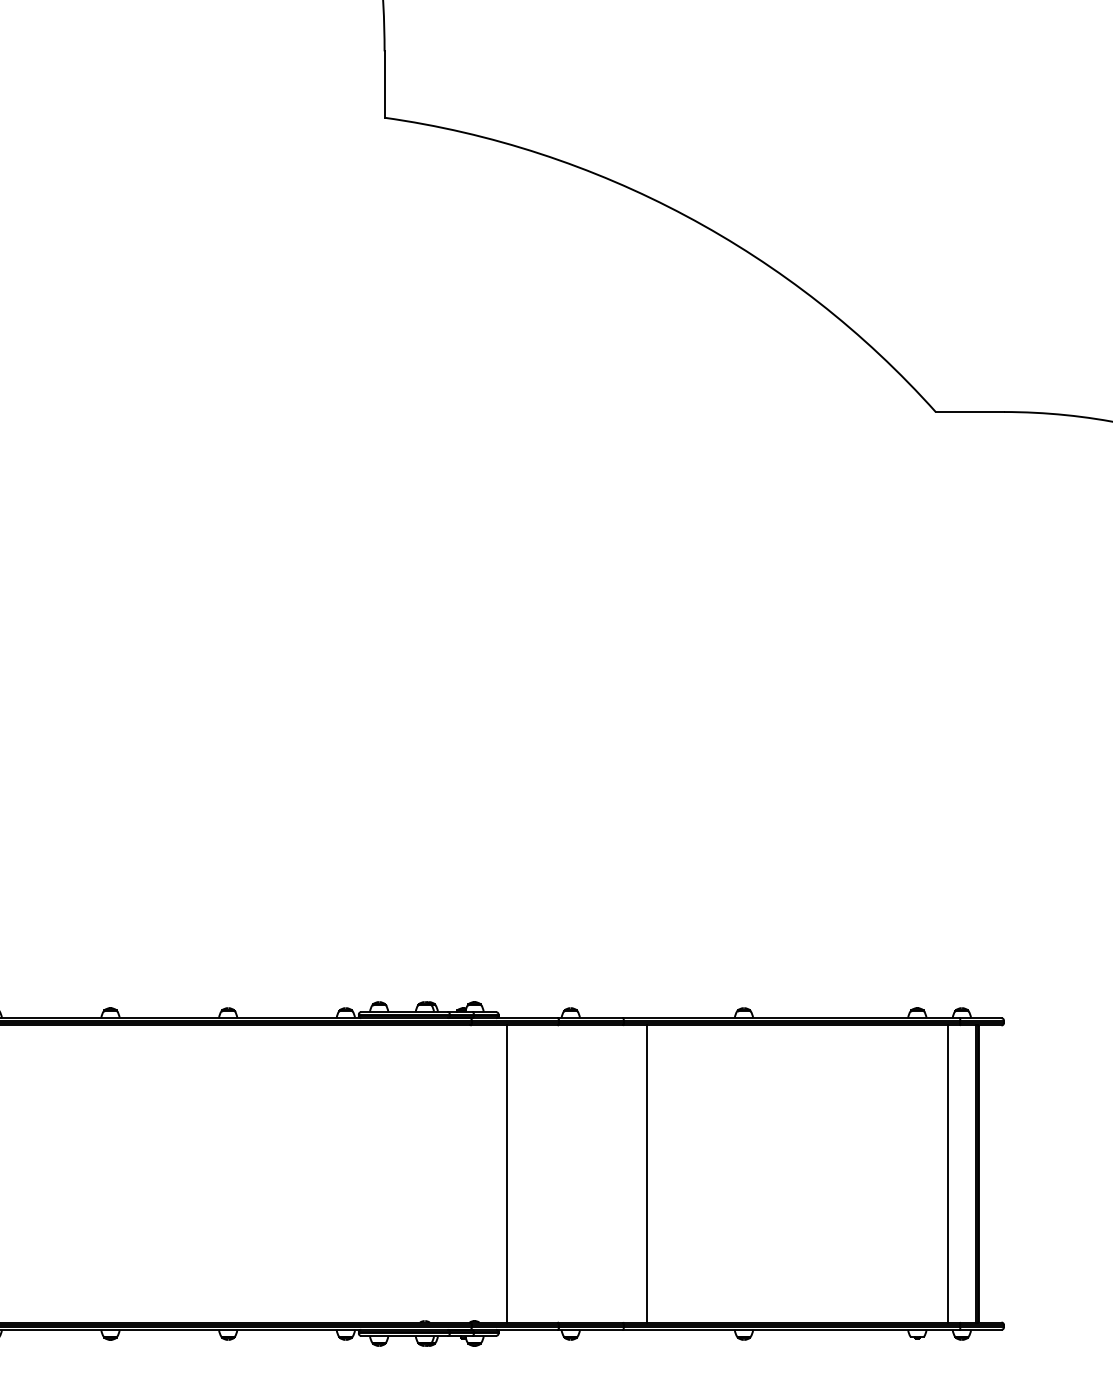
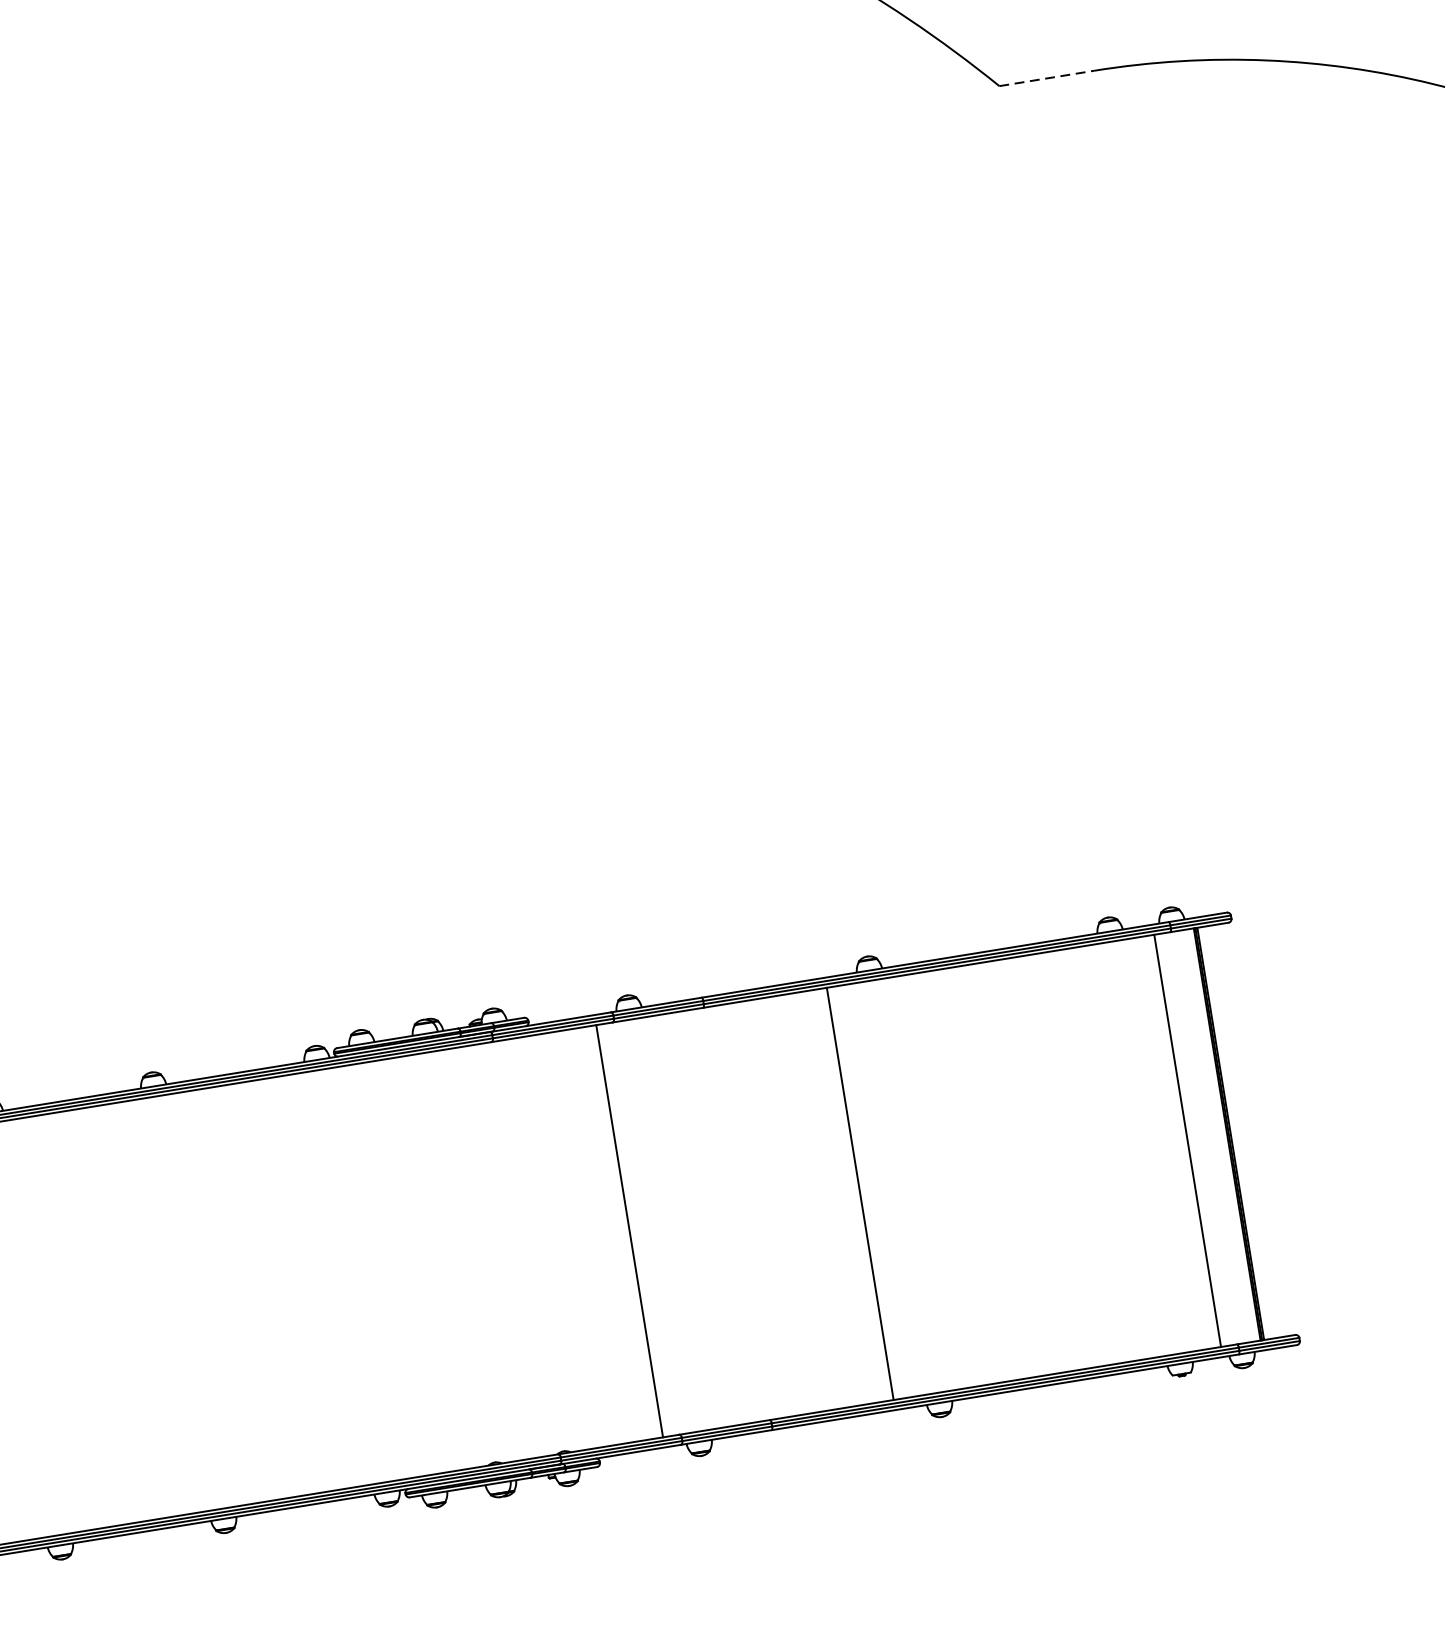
line: (970, 412) -> (1047, 78), solid -> dashed
line: (506, 1173) -> (628, 1230), moved
line: (647, 1173) -> (860, 1193), moved

